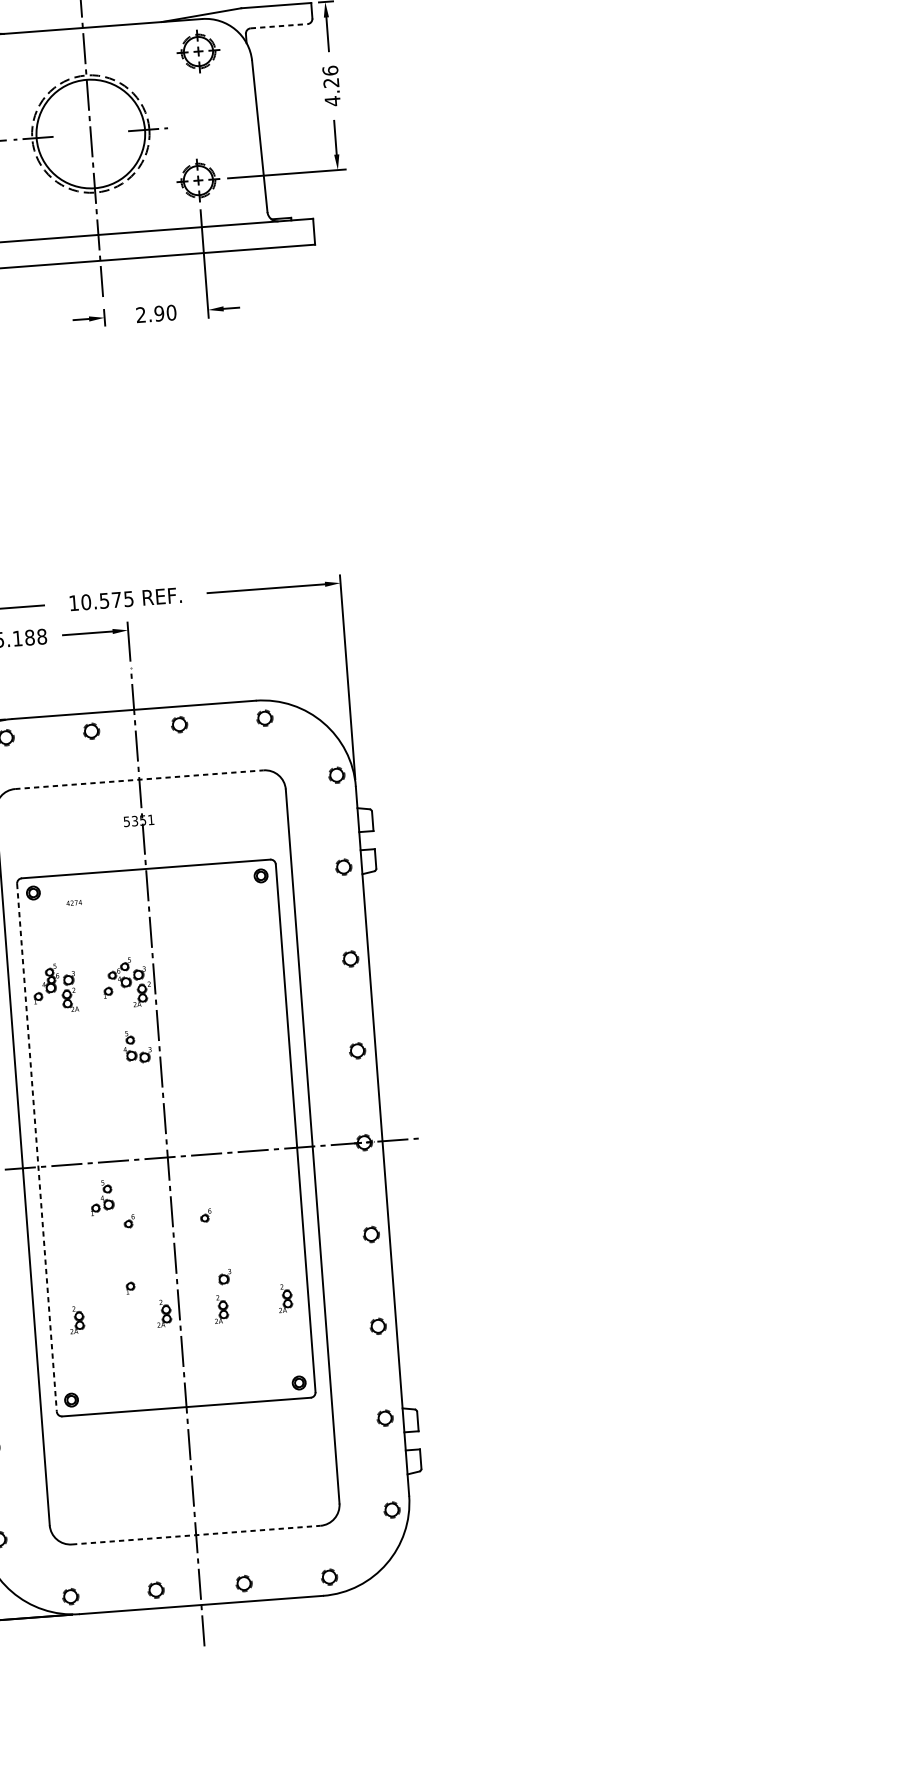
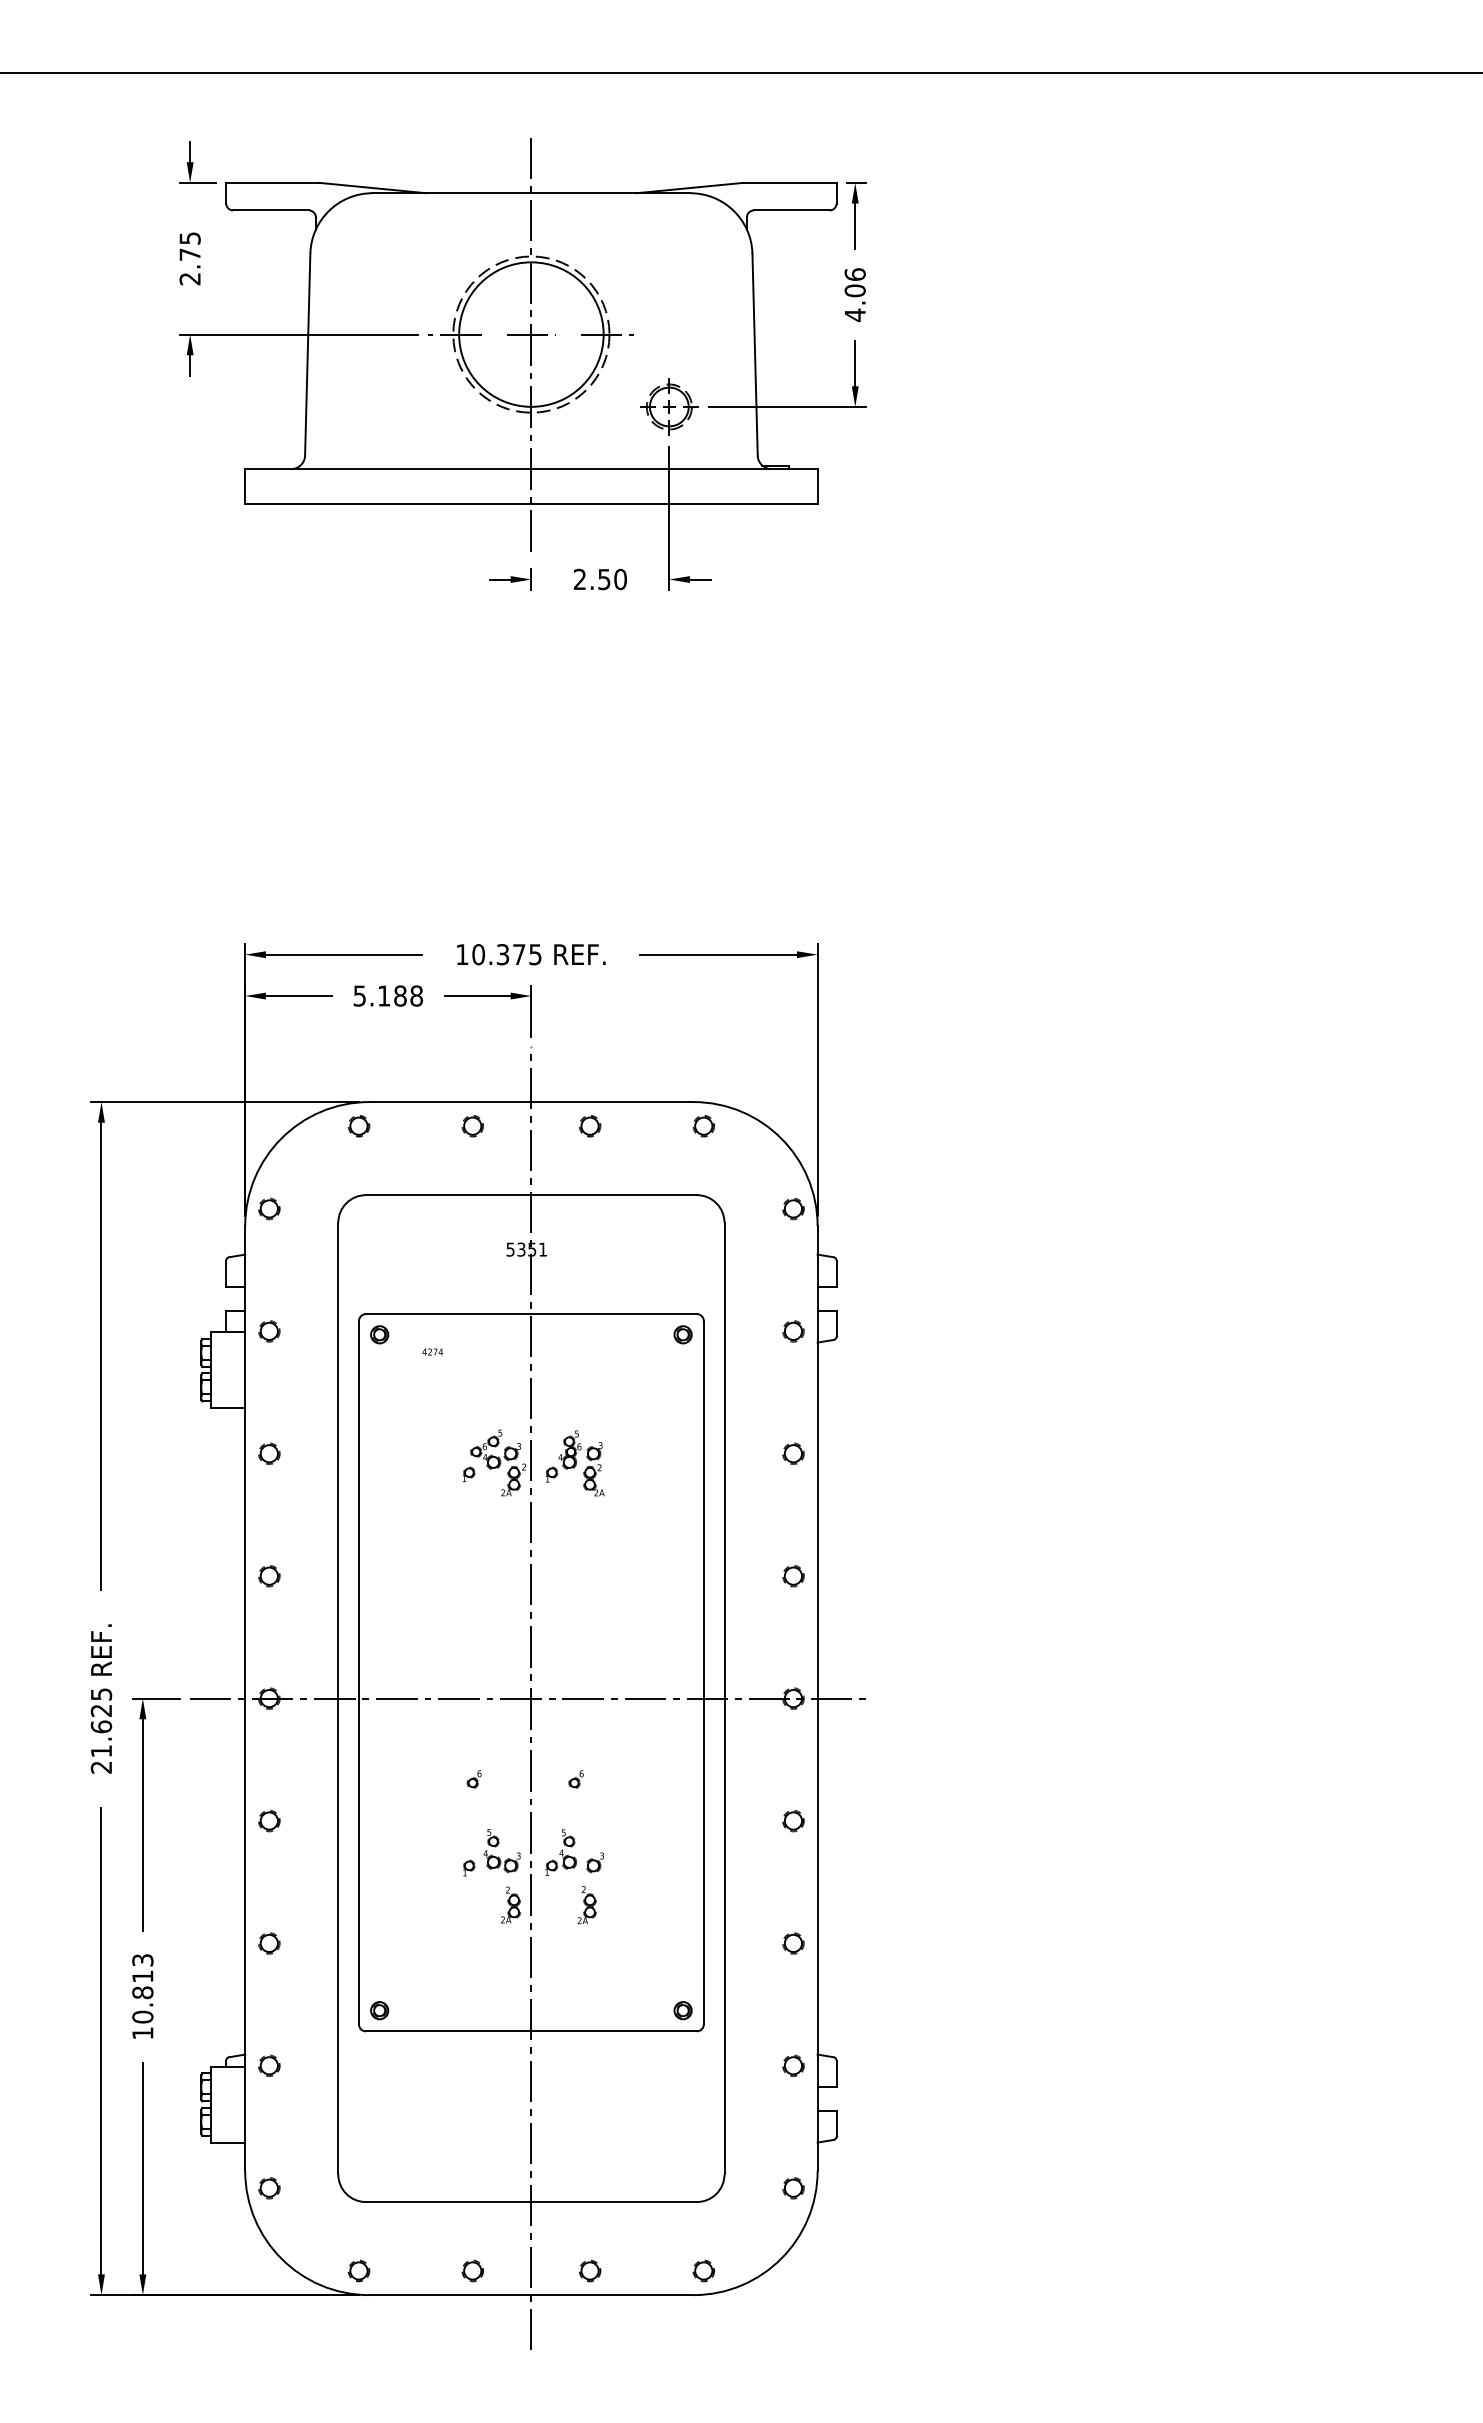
line: (278, 26) -> (791, 210), dashed -> solid
part: (198, 51) -> (682, 235), removed
text: (330, 82) -> (854, 290), 4.26 -> 4.06
line: (90, 133) -> (531, 334), added
text: (159, 312) -> (604, 578), 2.90 -> 2.50
text: (104, 600) -> (503, 954), 10.575 -> 10.375
line: (139, 779) -> (531, 1195), dashed -> solid
part: (55, 988) -> (575, 1463), moved
part: (136, 1047) -> (501, 1851), moved
line: (37, 1147) -> (359, 1672), dashed -> solid
part: (102, 1197) -> (561, 1852), moved
part: (284, 1298) -> (672, 1897), removed
part: (76, 1319) -> (394, 1904), removed
line: (196, 1535) -> (531, 2202), dashed -> solid

